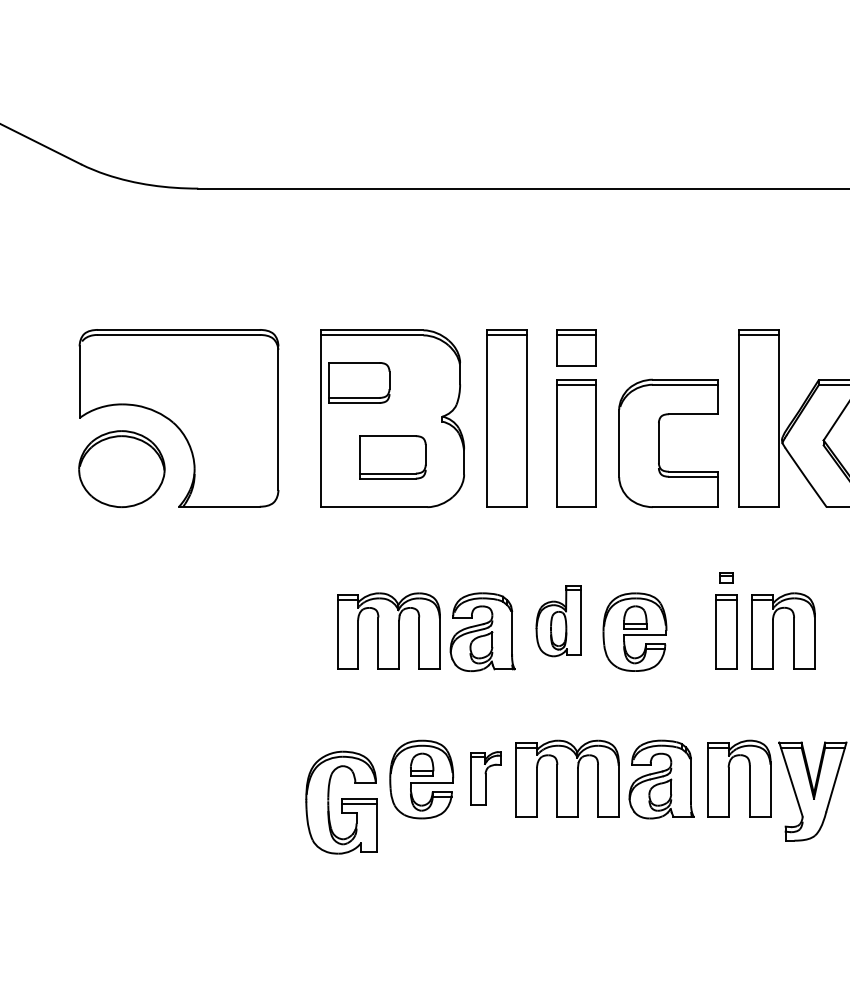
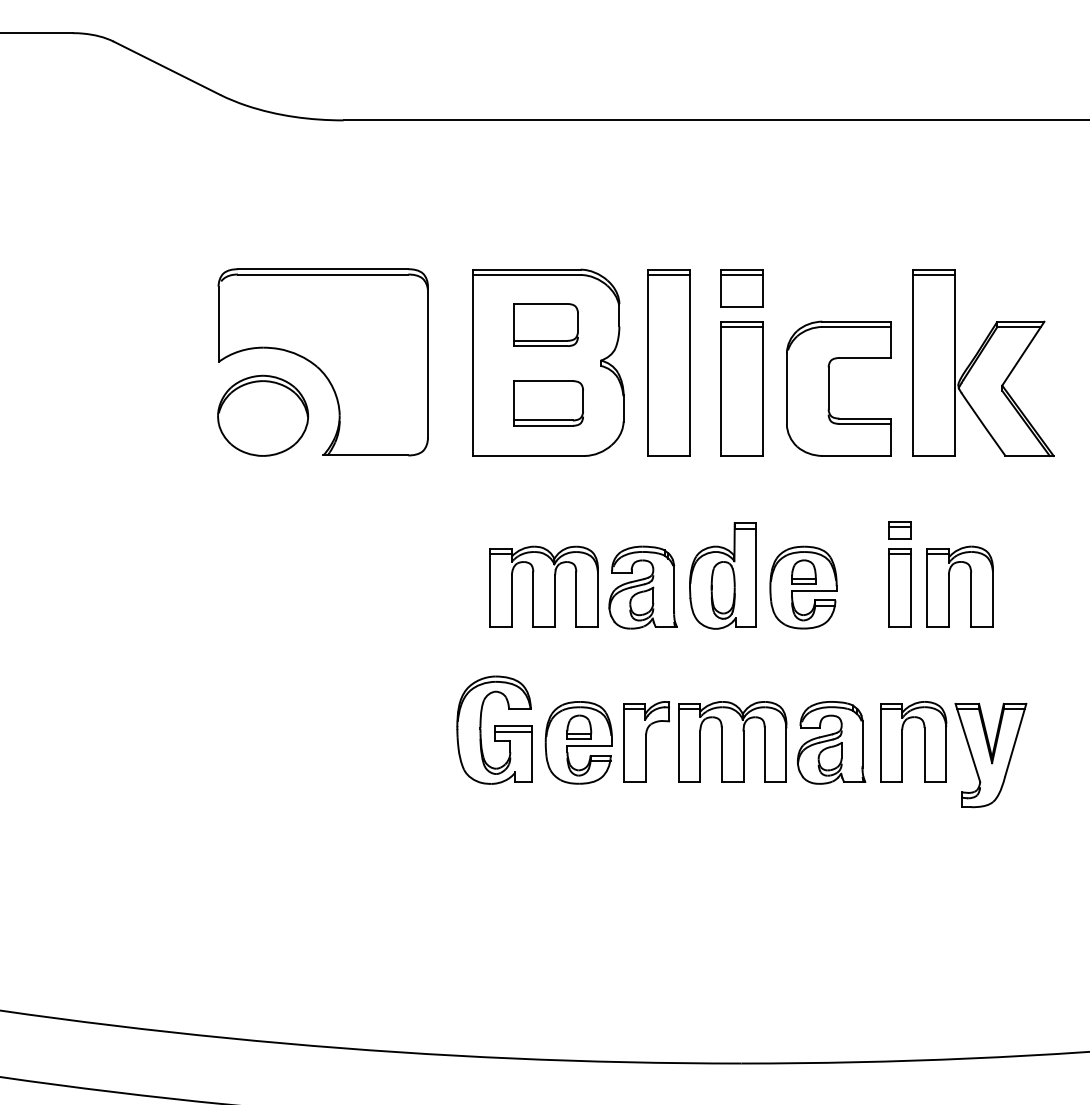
part: (358, 382) -> (545, 324), moved
part: (726, 577) -> (899, 530), size x1.67
part: (558, 620) -> (722, 575), size x1.43
part: (485, 778) -> (646, 741), size x1.43
part: (341, 802) -> (494, 729), moved

